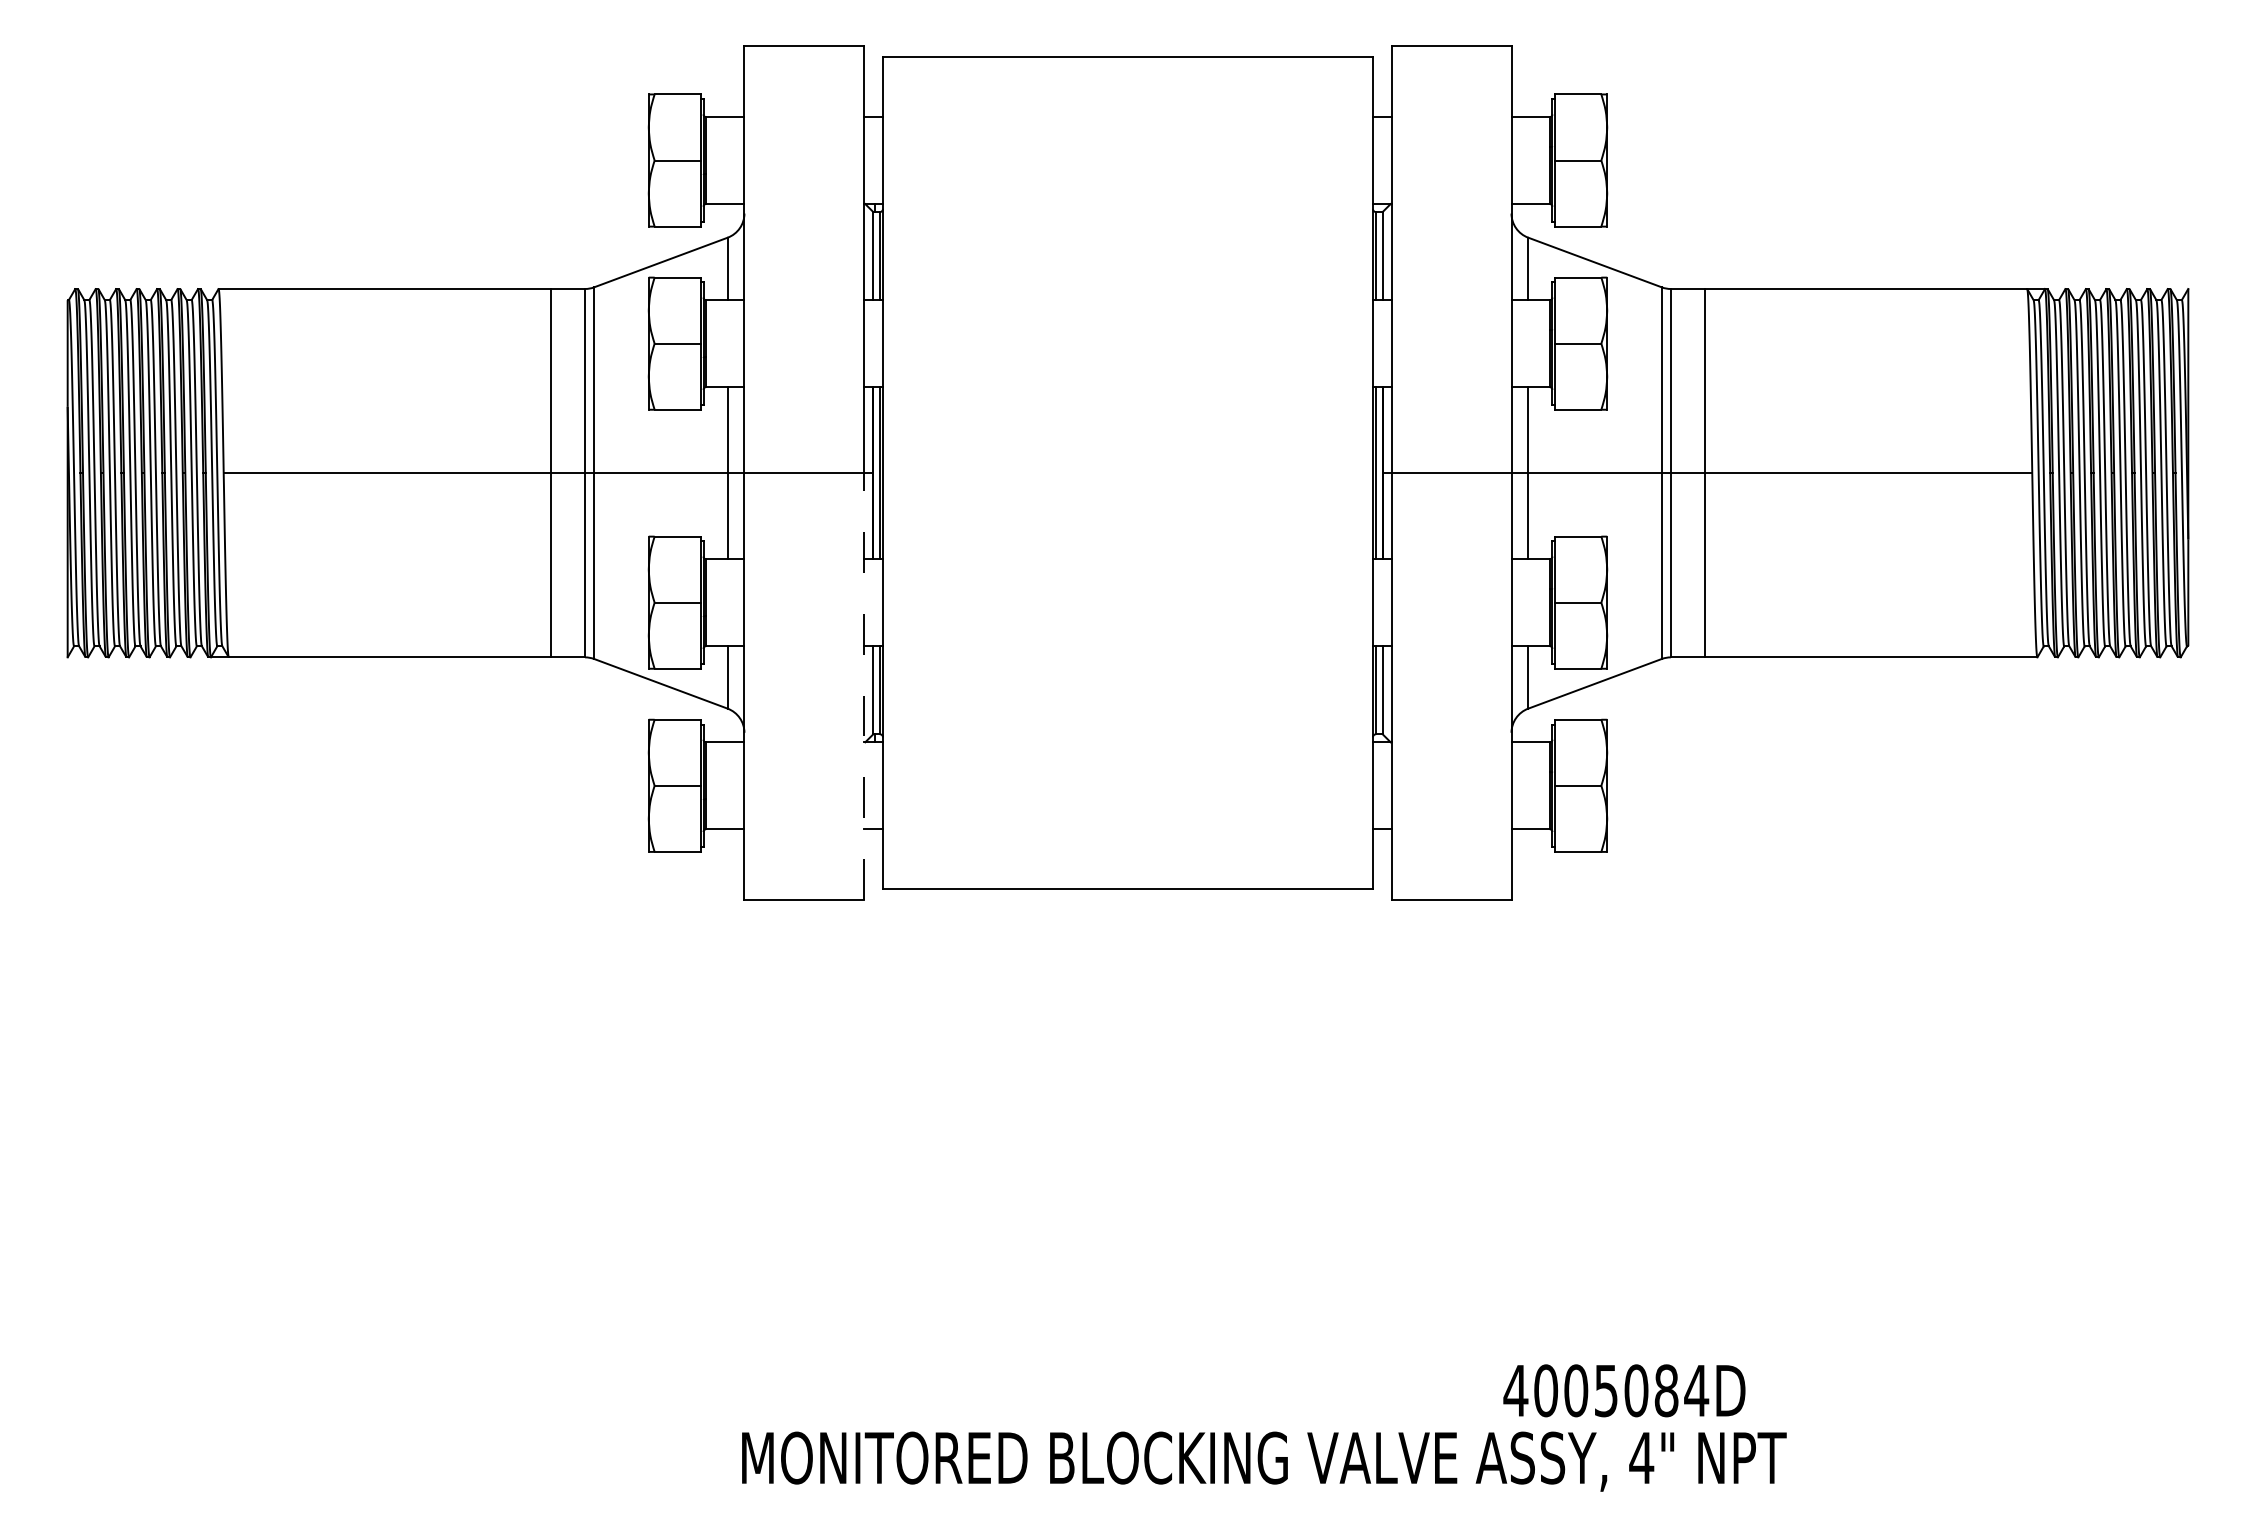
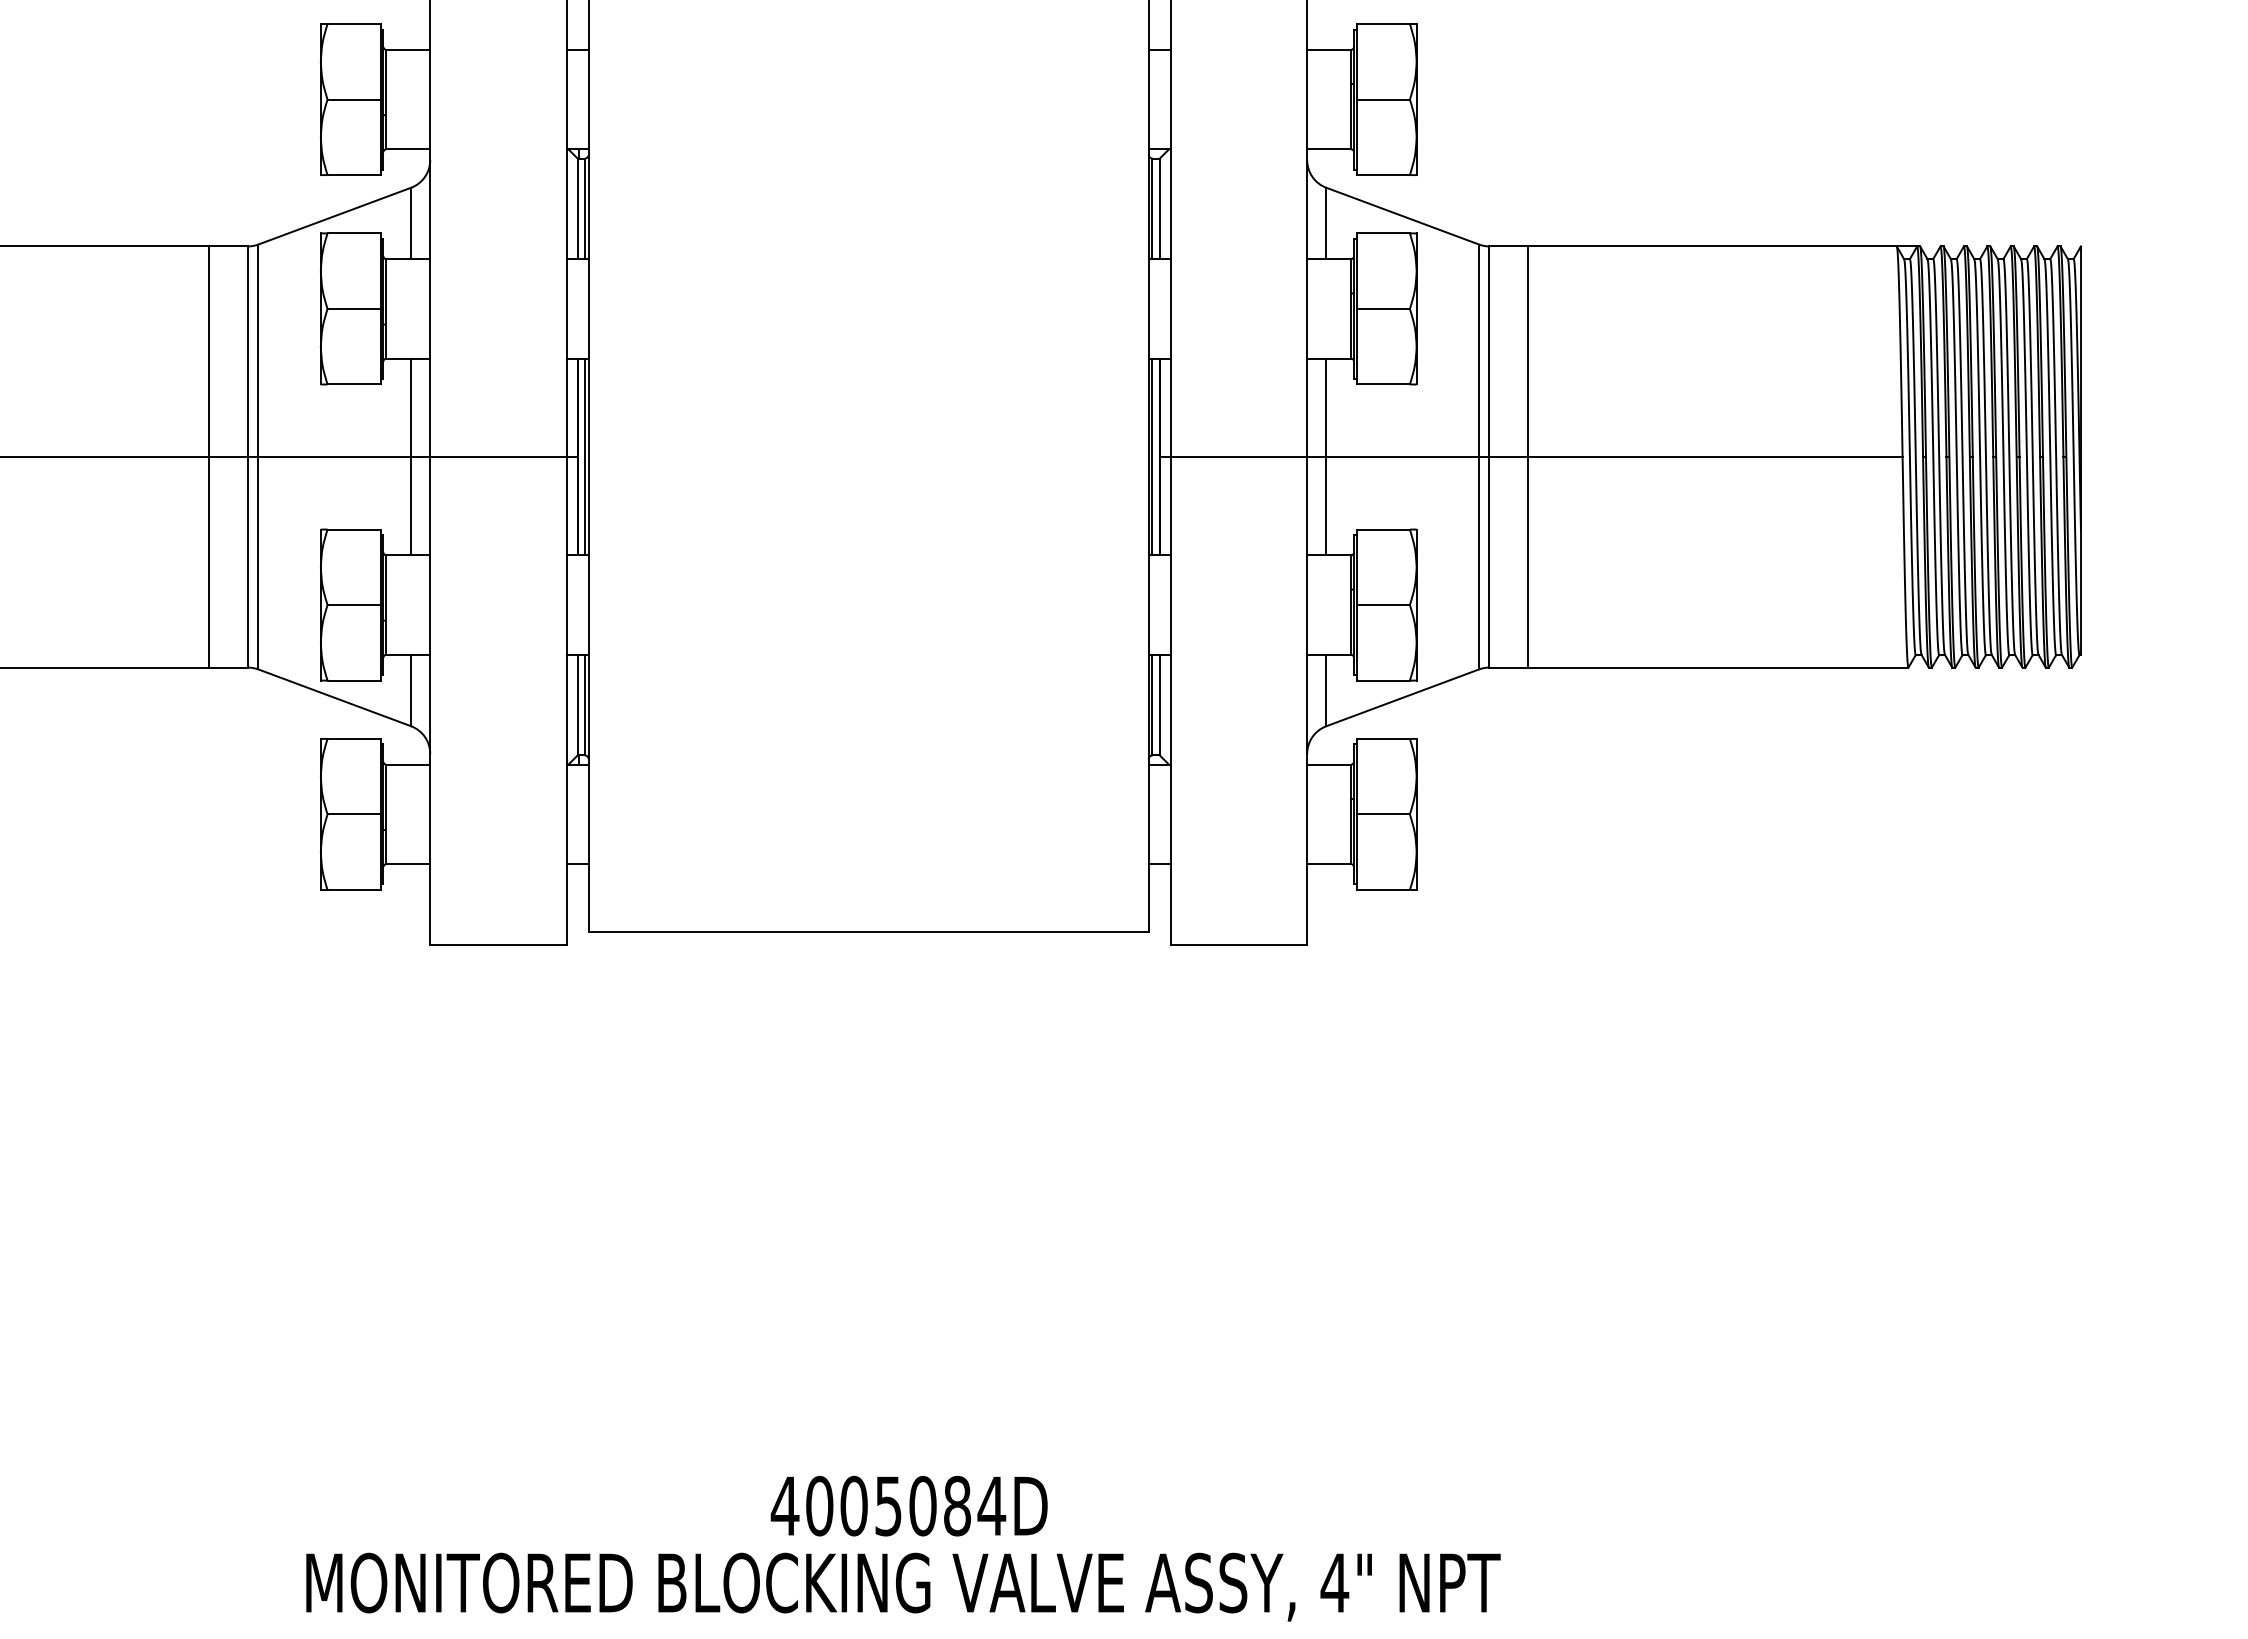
line: (863, 686) -> (566, 700), dashed -> solid
text: (1624, 1390) -> (909, 1505), moved
text: (1264, 1461) -> (903, 1586), moved

